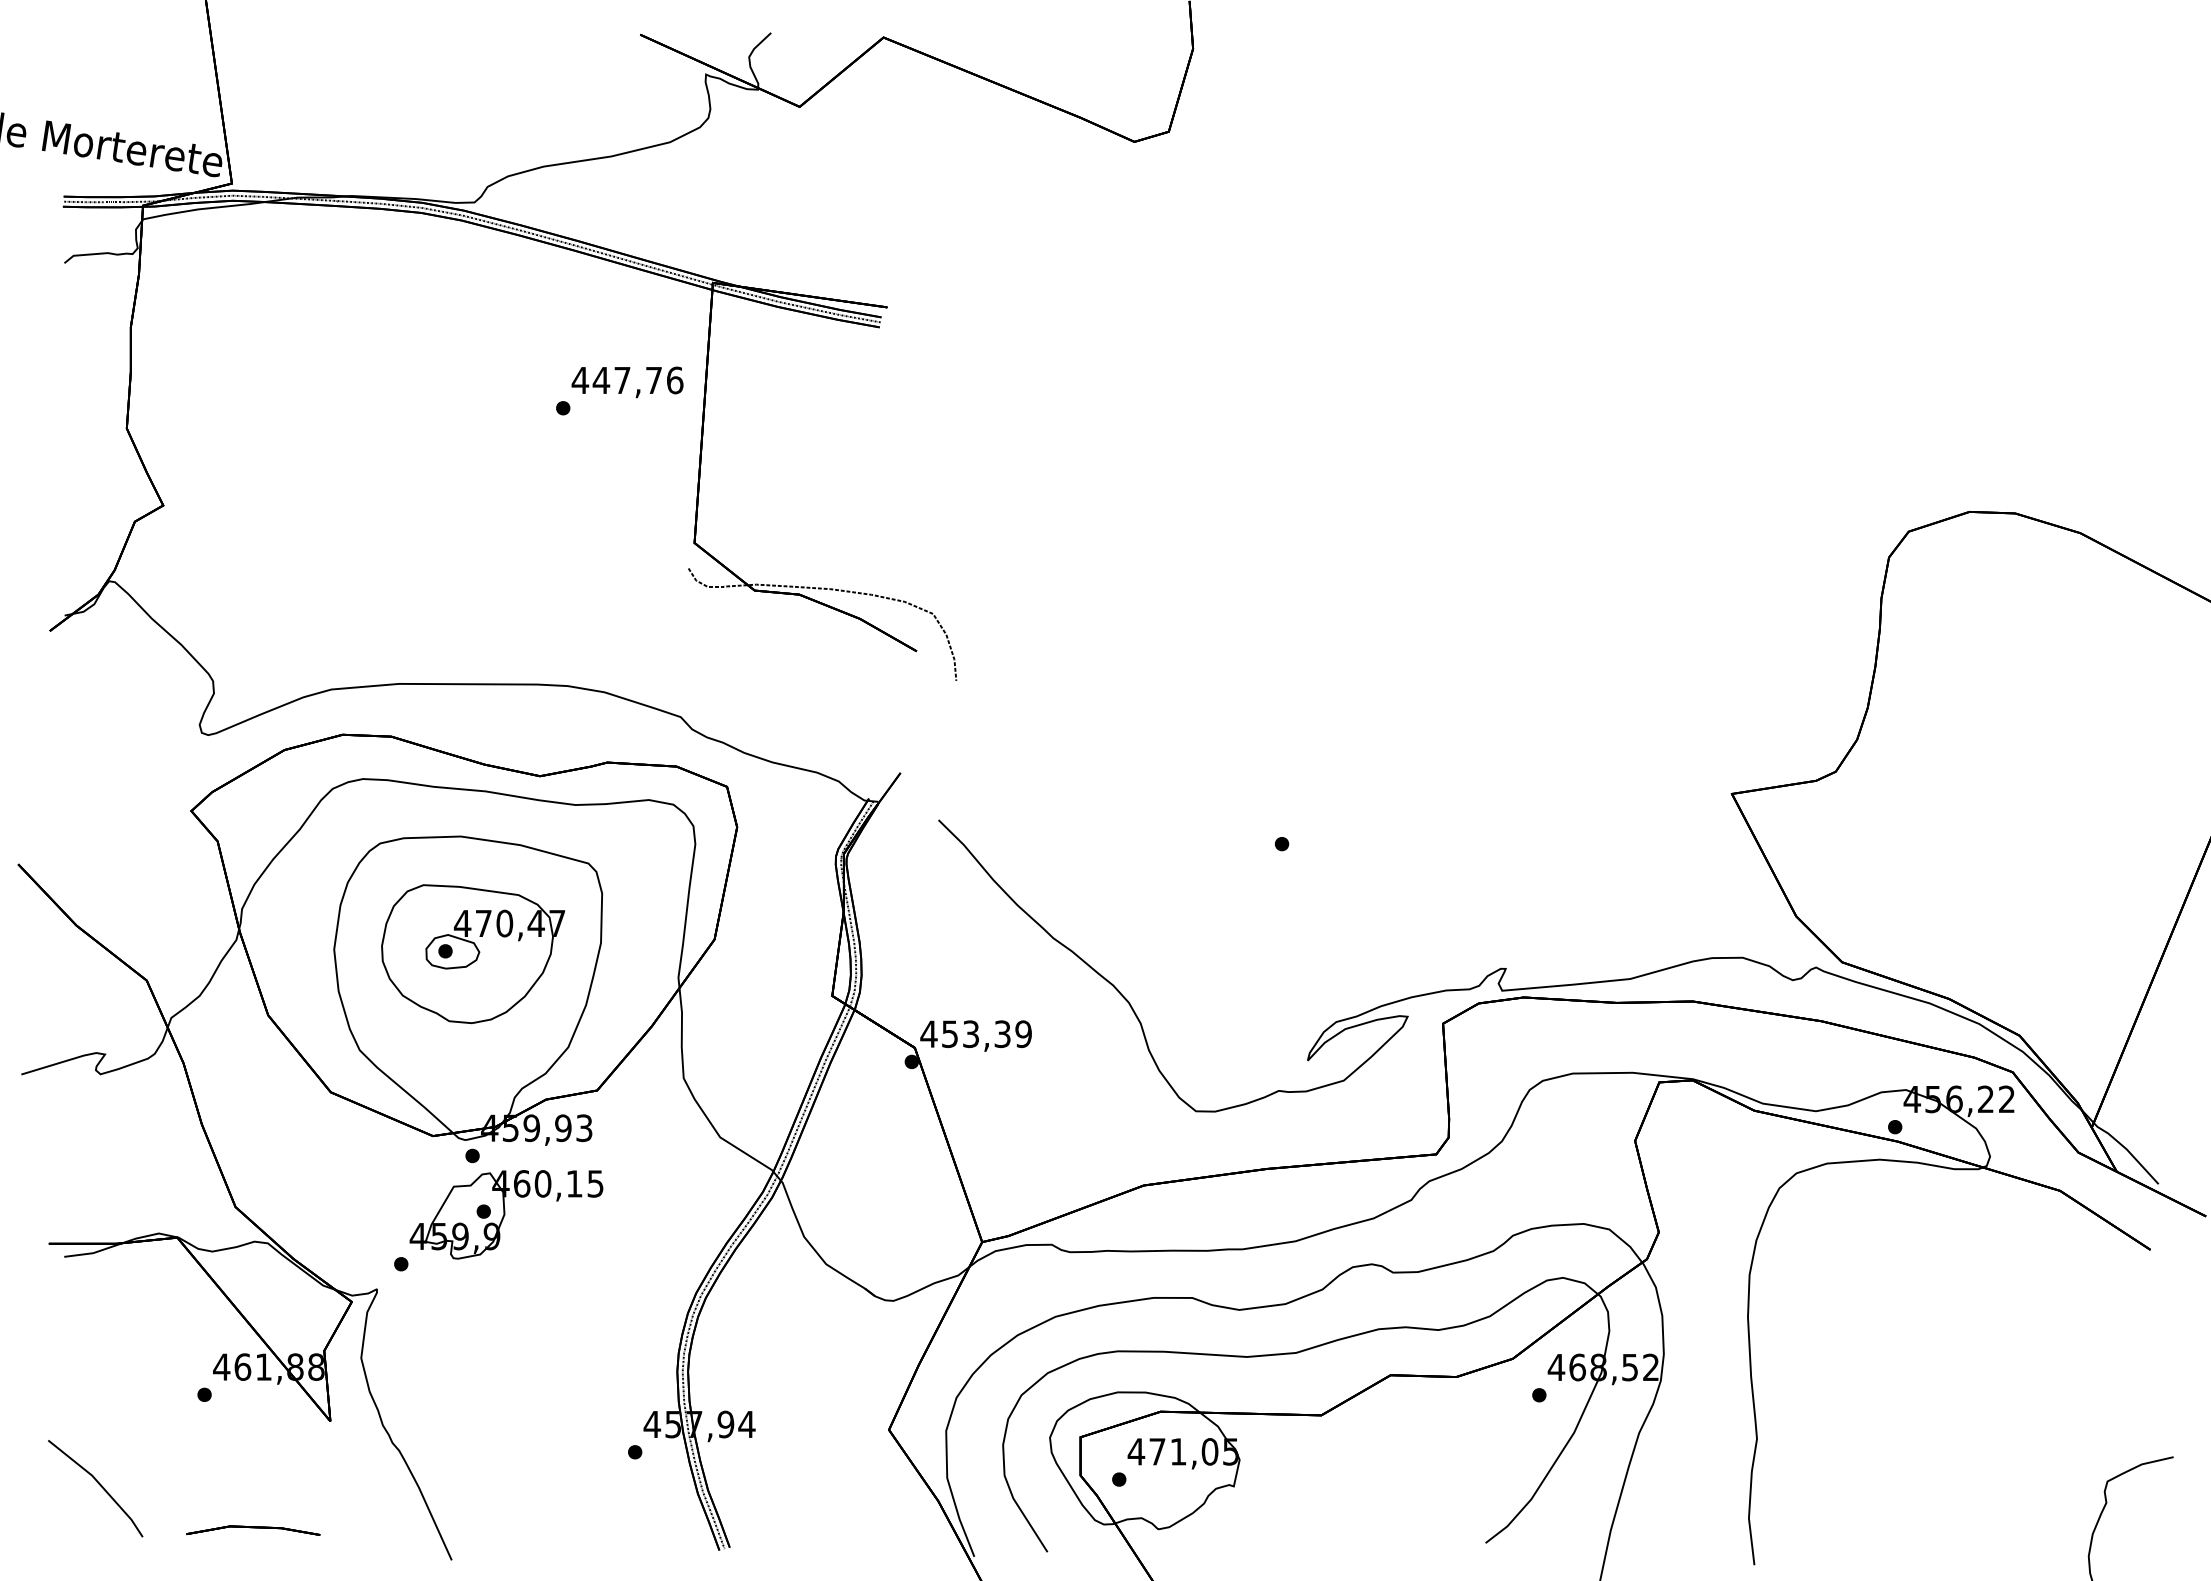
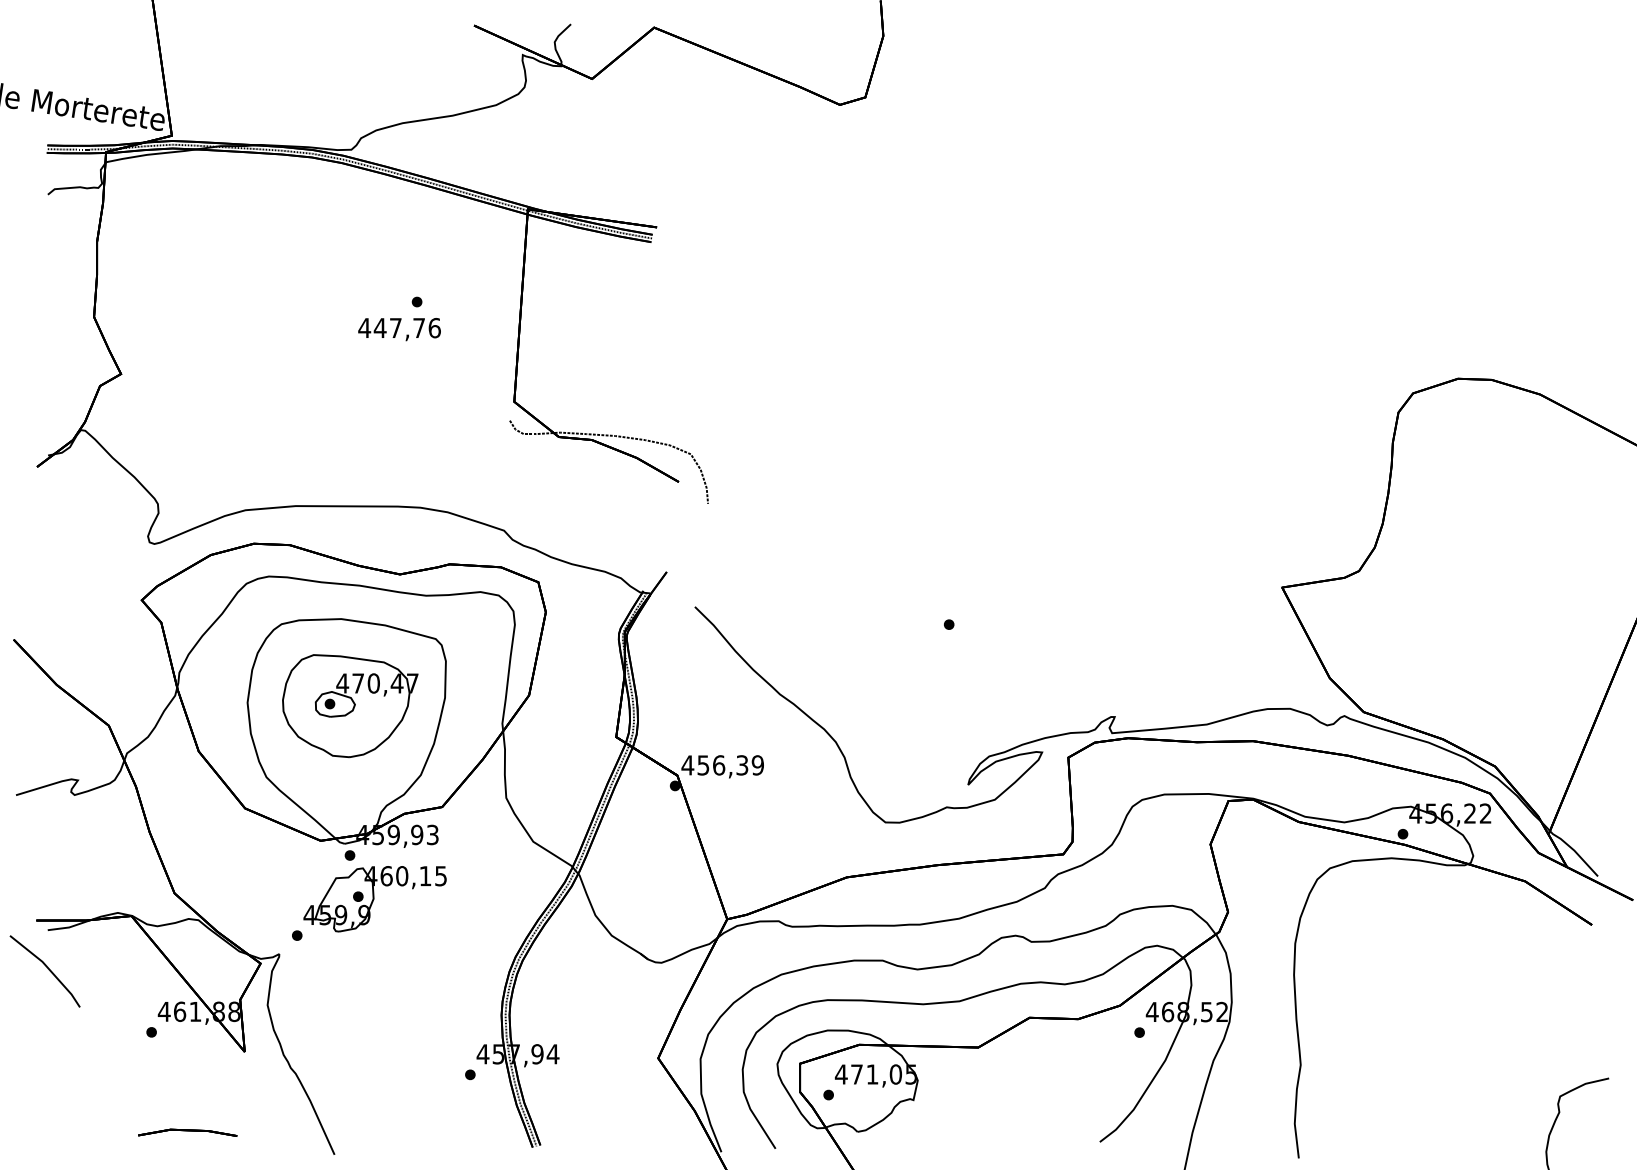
text: (627, 382) -> (399, 329), moved
text: (971, 1034) -> (719, 765), 453,39 -> 456,39
line: (98, 1484) -> (47, 968), moved

